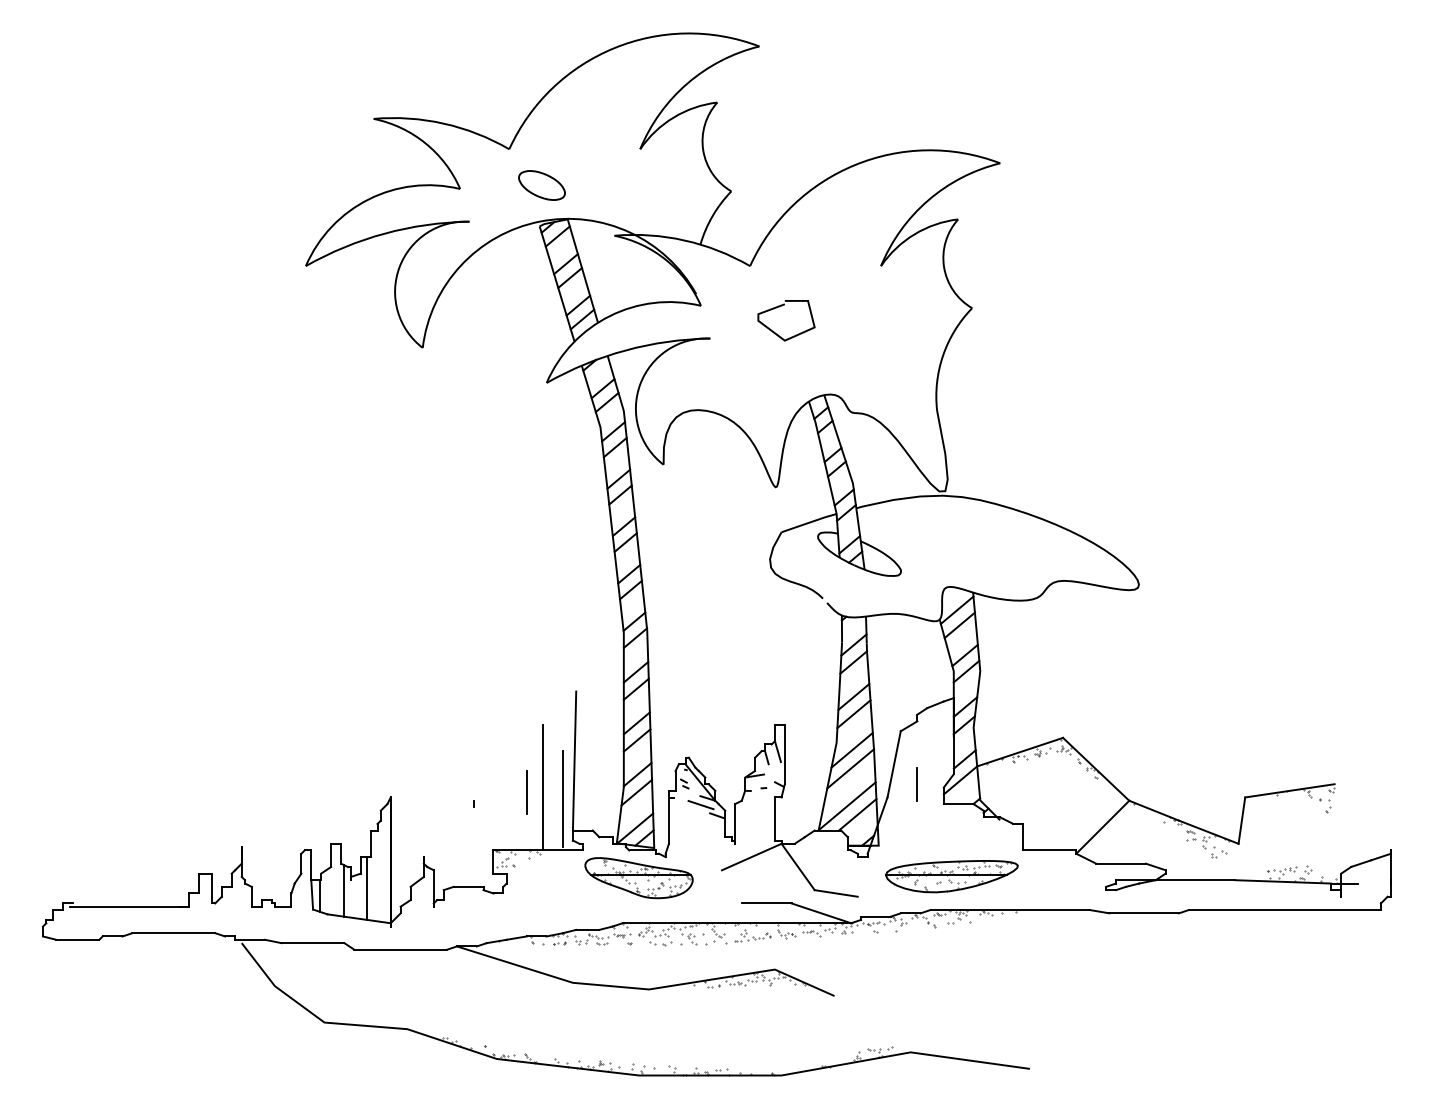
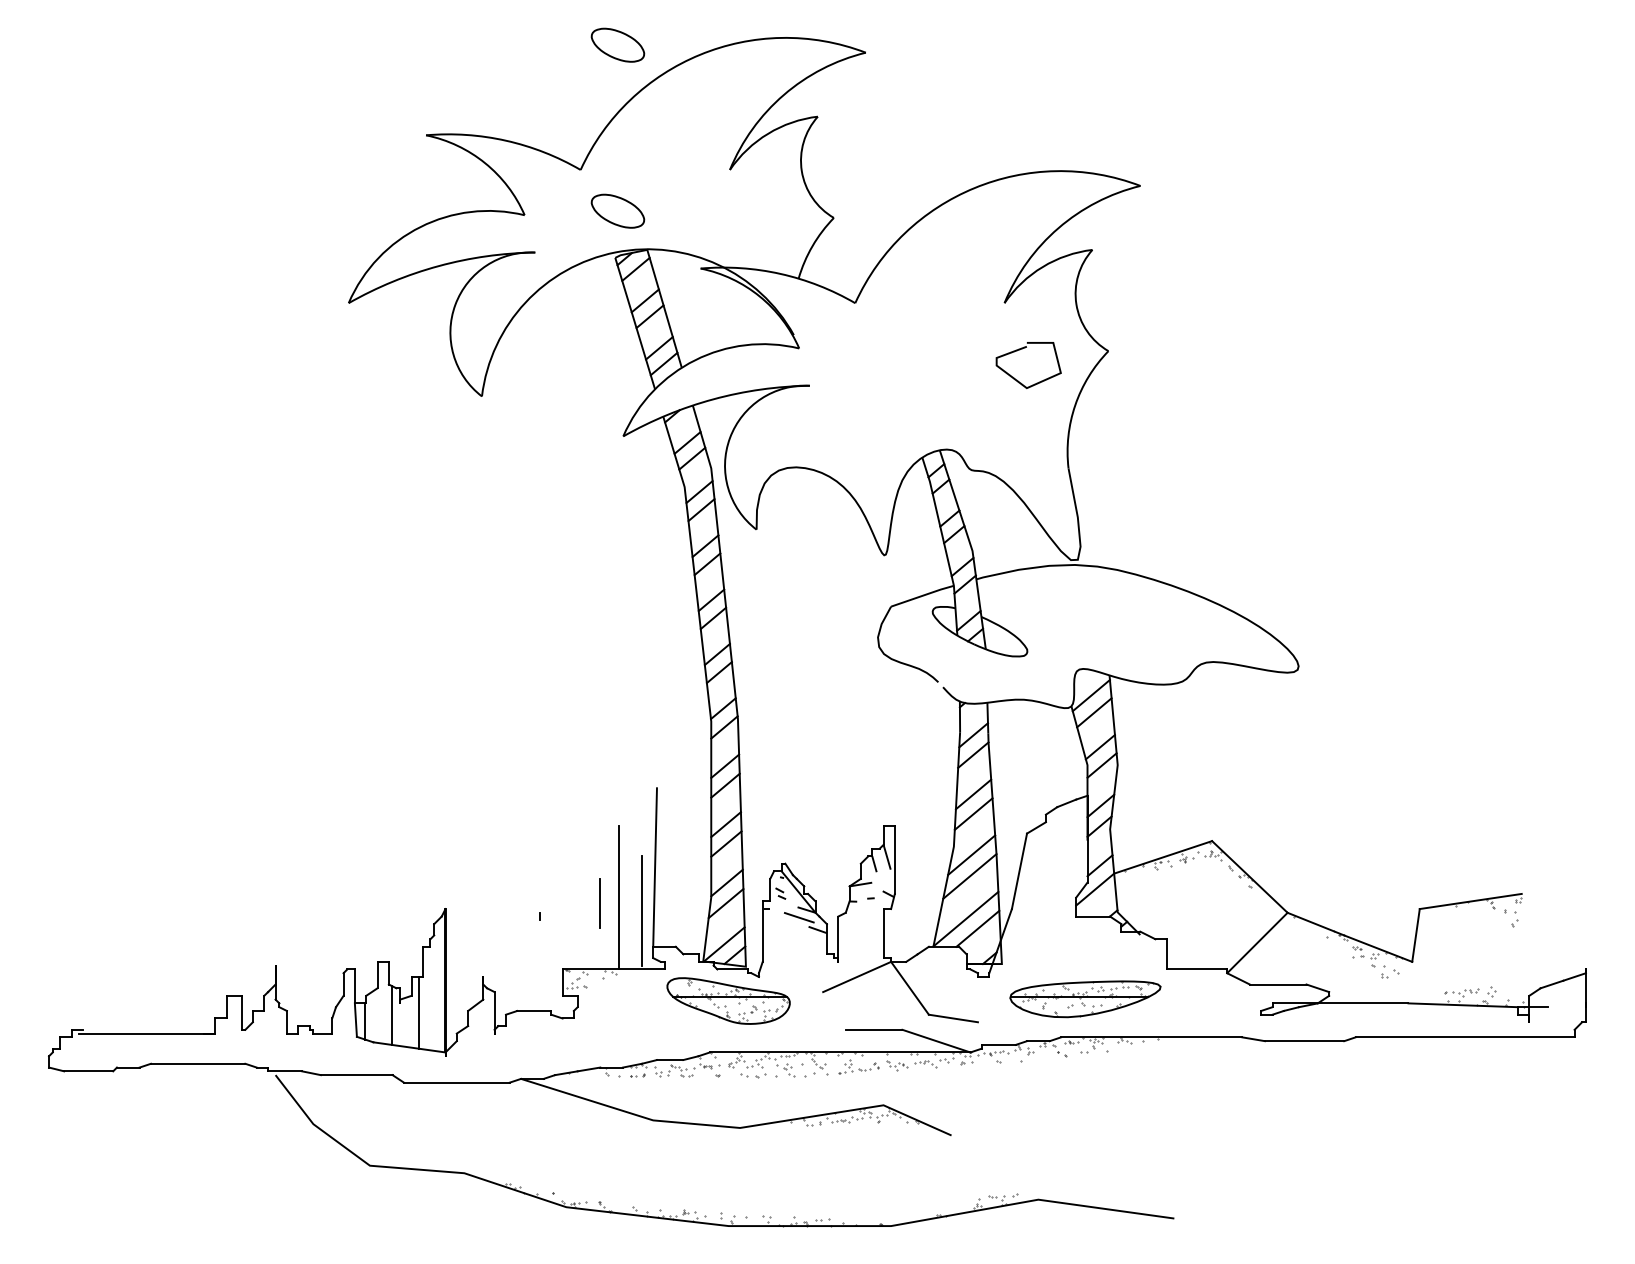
part: (541, 39) -> (617, 44), added
curve: (781, 306) -> (1022, 349), moved
line: (916, 783) -> (1045, 893), removed

